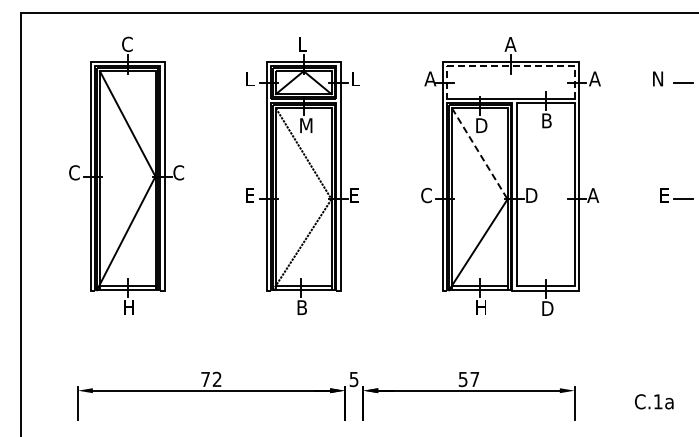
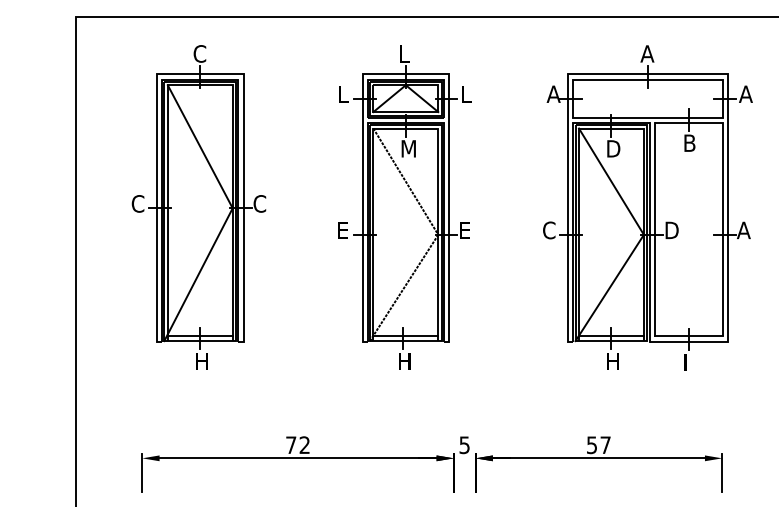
line: (511, 66) -> (648, 79), dashed -> solid
line: (480, 154) -> (612, 182), dashed -> solid
text: (302, 307) -> (404, 361), B -> H
text: (547, 308) -> (690, 362), D -> I

